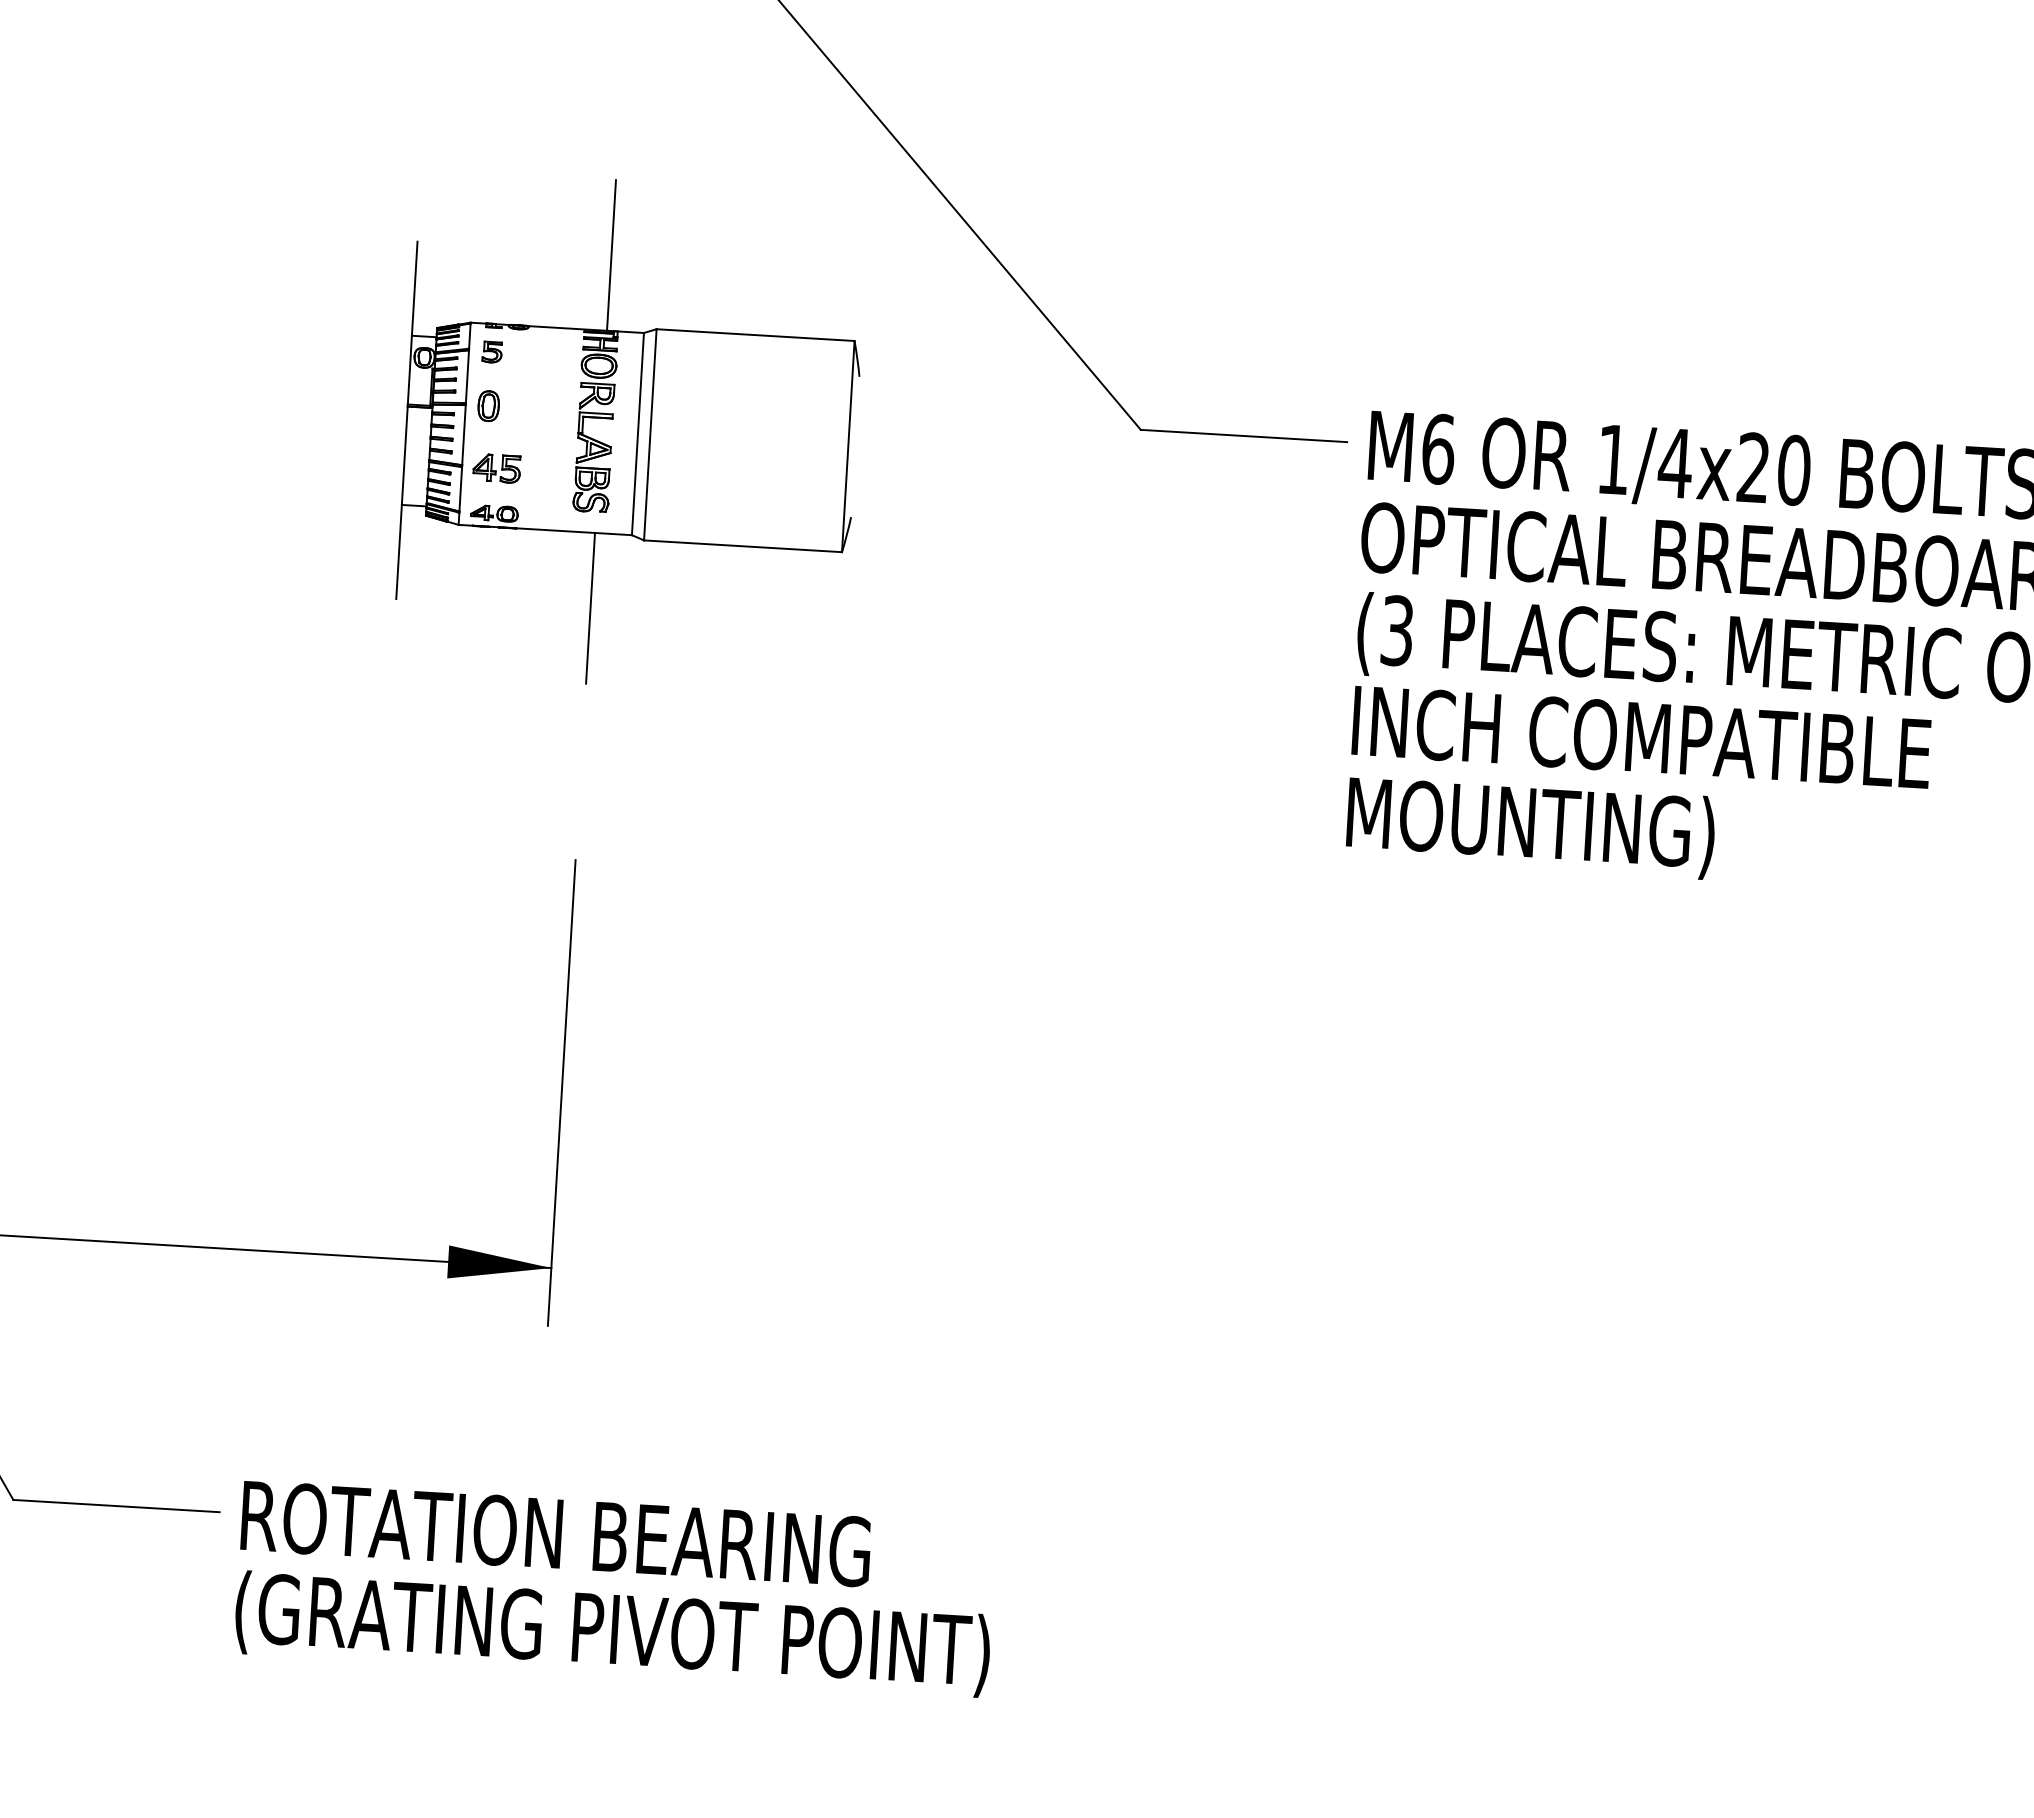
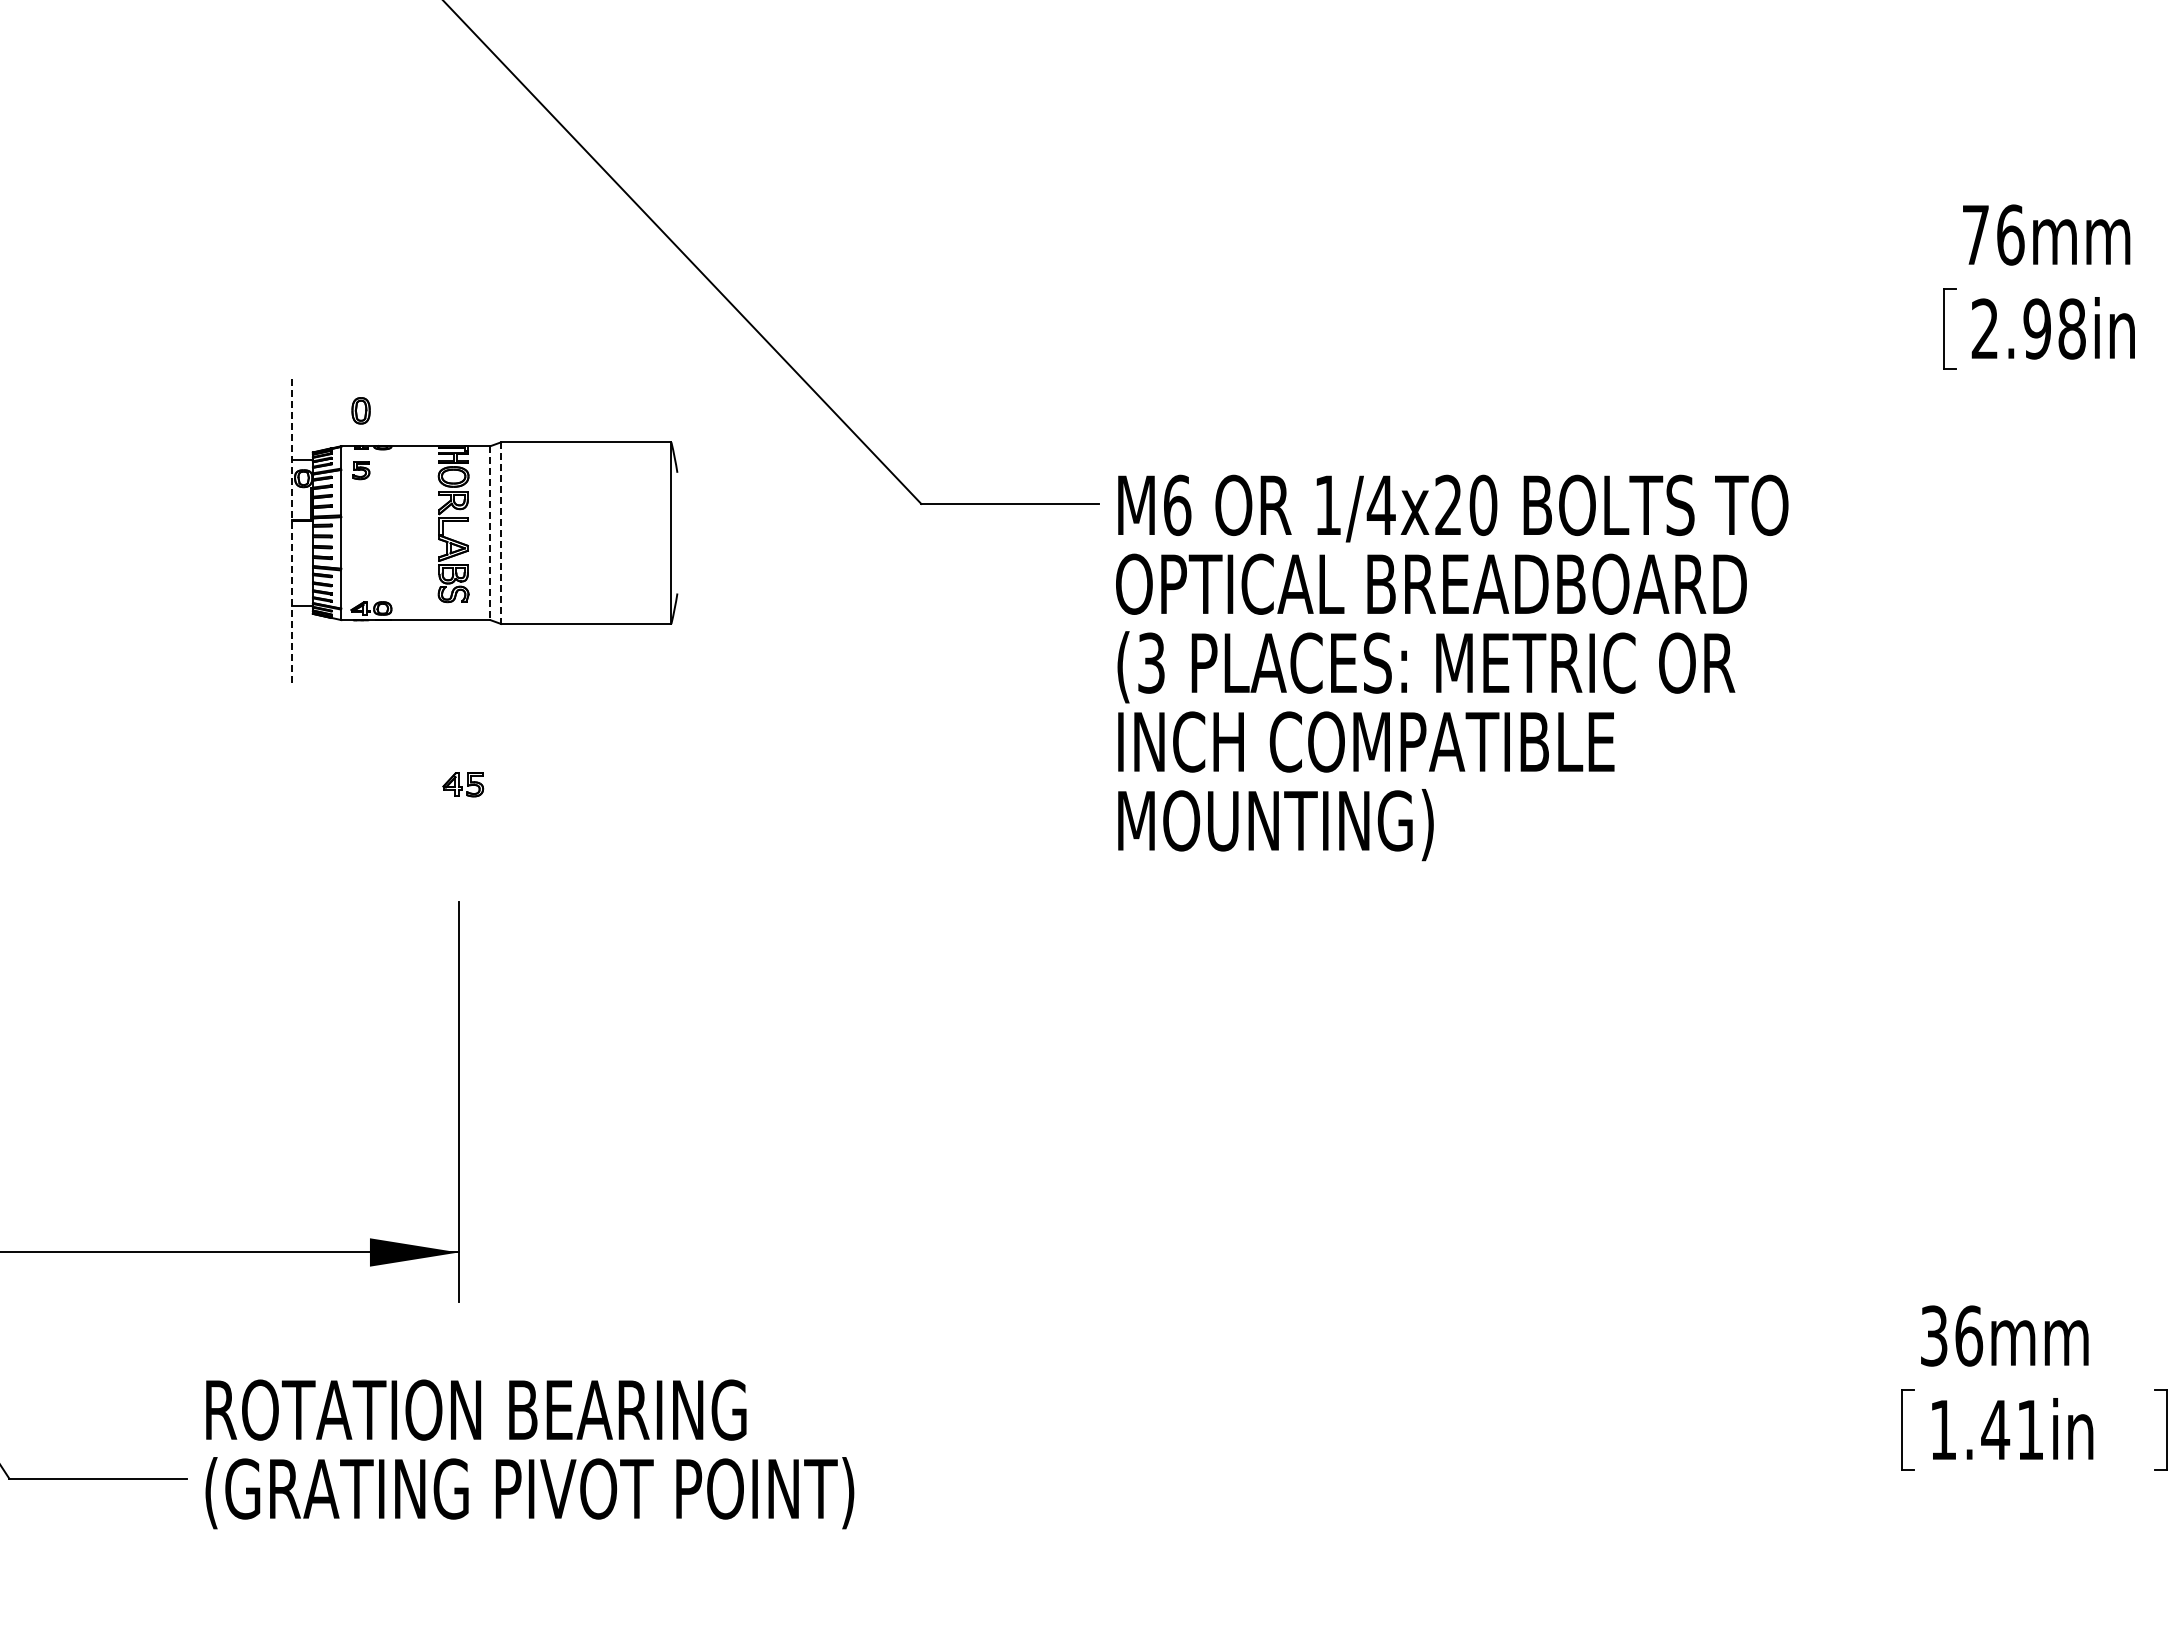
line: (611, 255) -> (458, 381), removed
part: (488, 405) -> (360, 410), moved
line: (406, 420) -> (291, 533), solid -> dashed
line: (637, 434) -> (490, 533), solid -> dashed
line: (650, 435) -> (501, 533), solid -> dashed
part: (497, 468) -> (463, 784), moved
line: (590, 607) -> (458, 684), removed
text: (614, 1589) -> (529, 1454), moved

